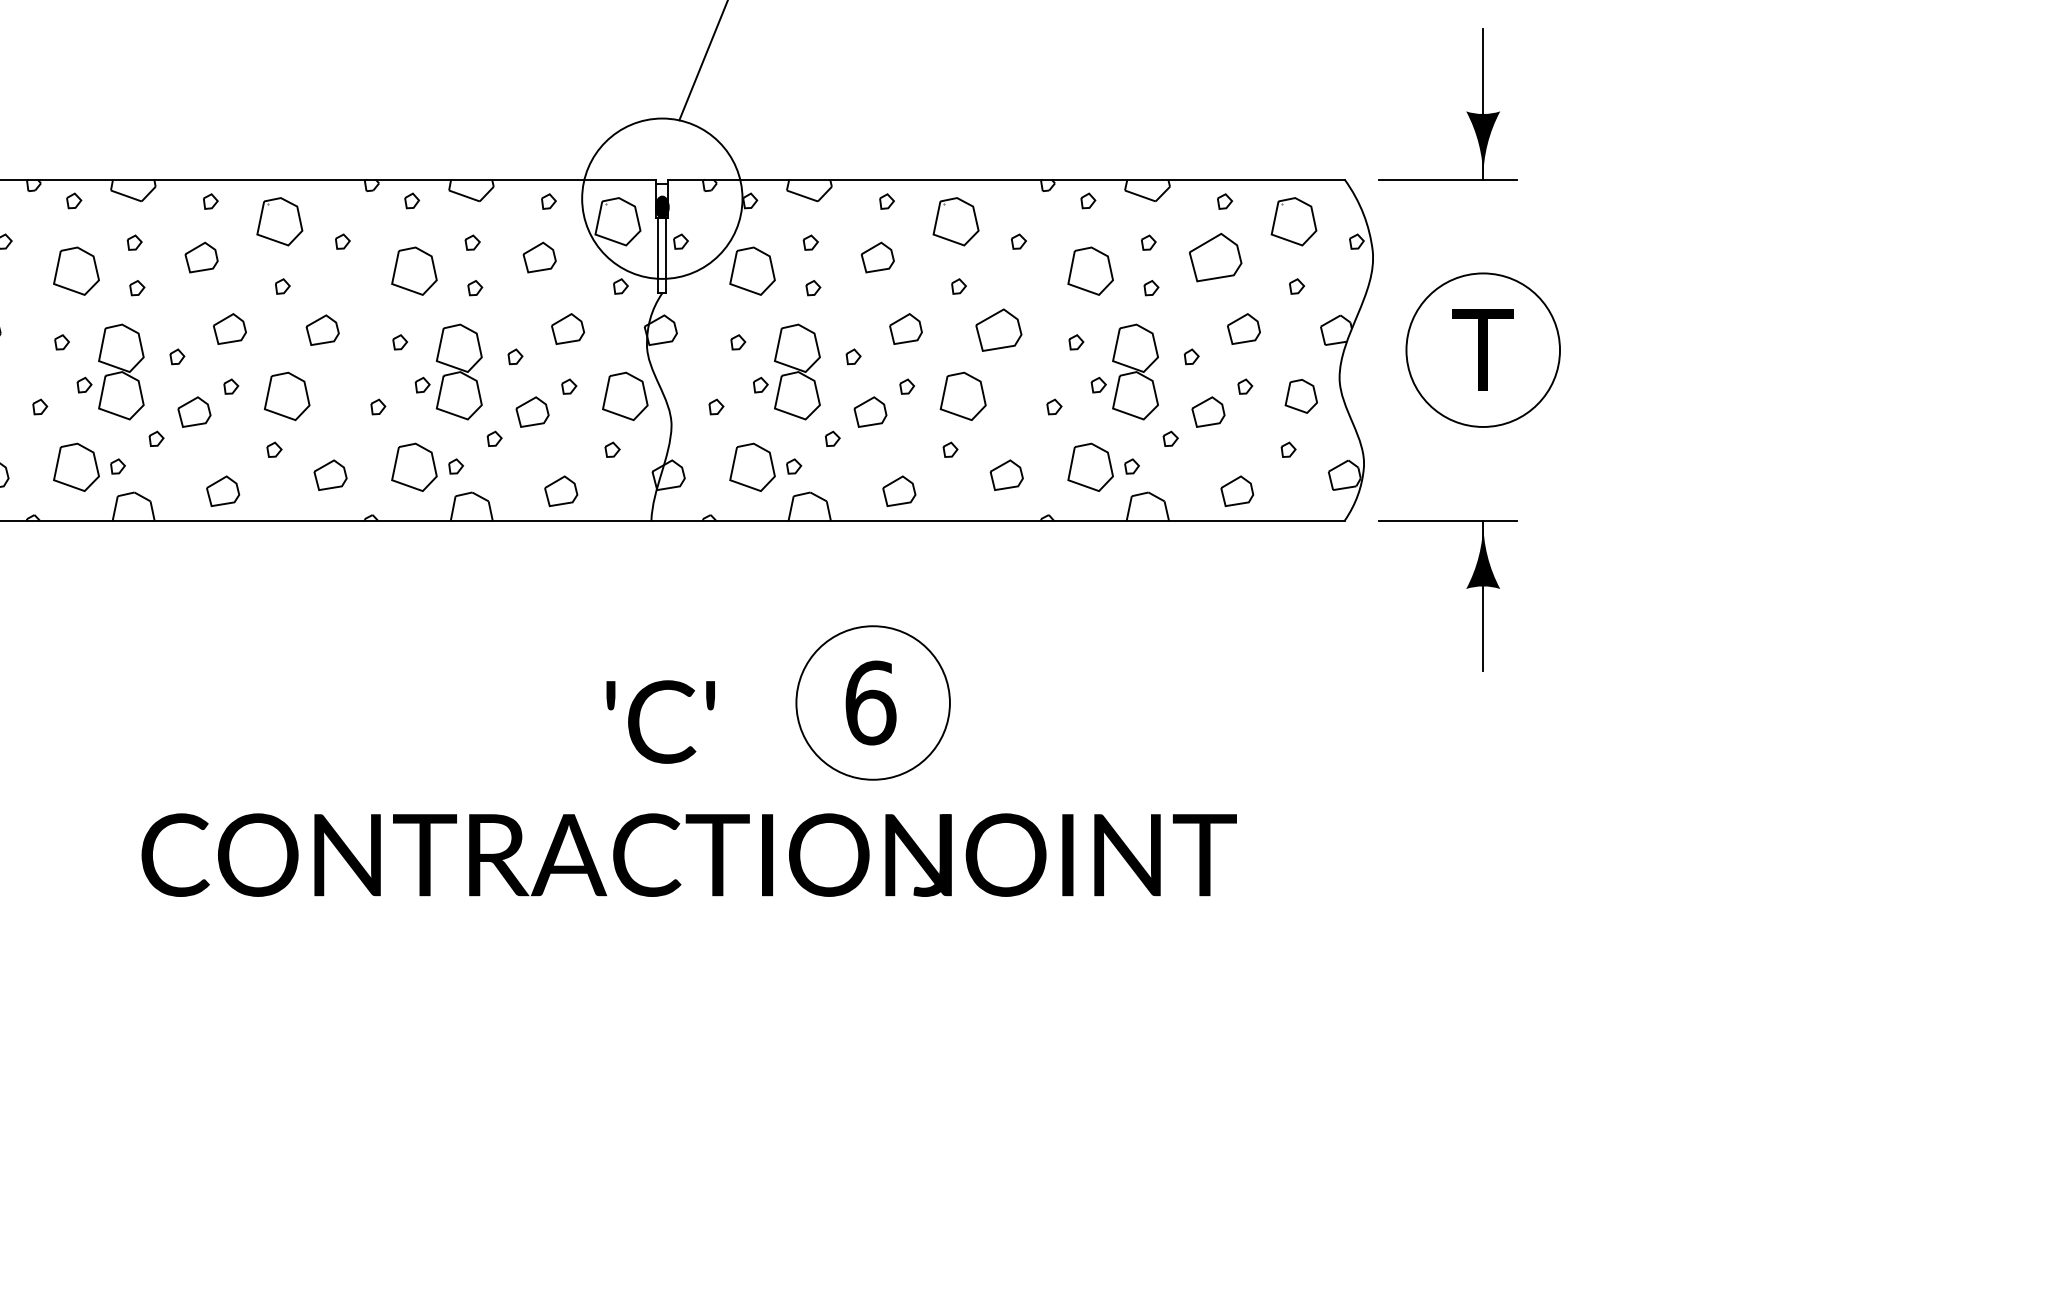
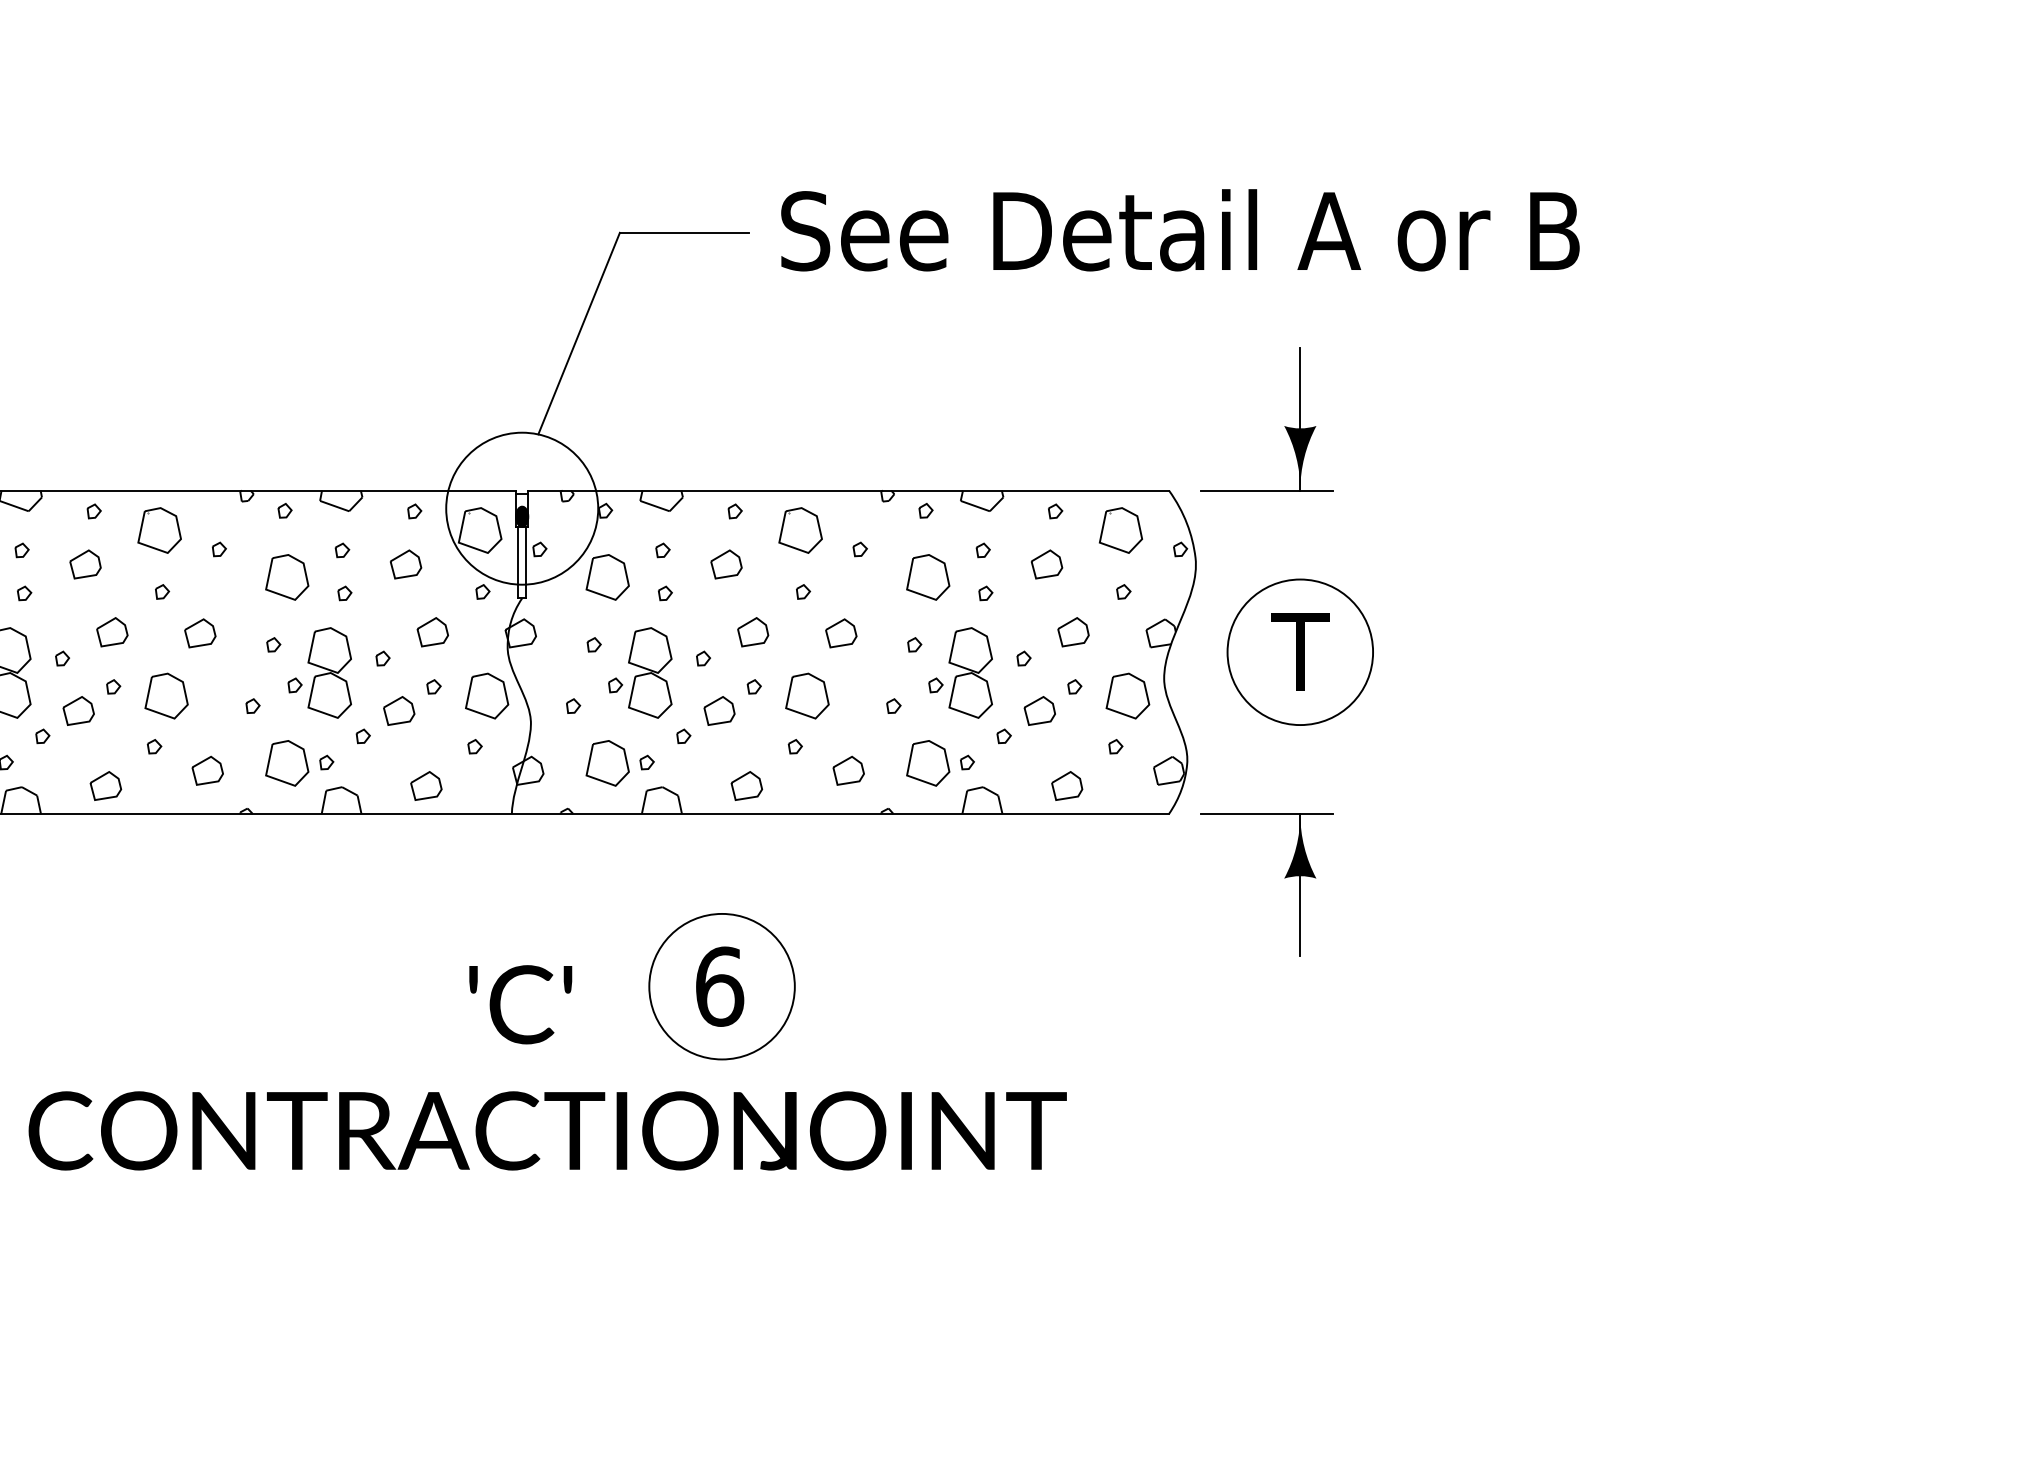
part: (1216, 257) -> (1047, 564), size x0.62
part: (999, 330) -> (841, 633), size x0.71
part: (1300, 395) -> (1127, 695), size x1.43

